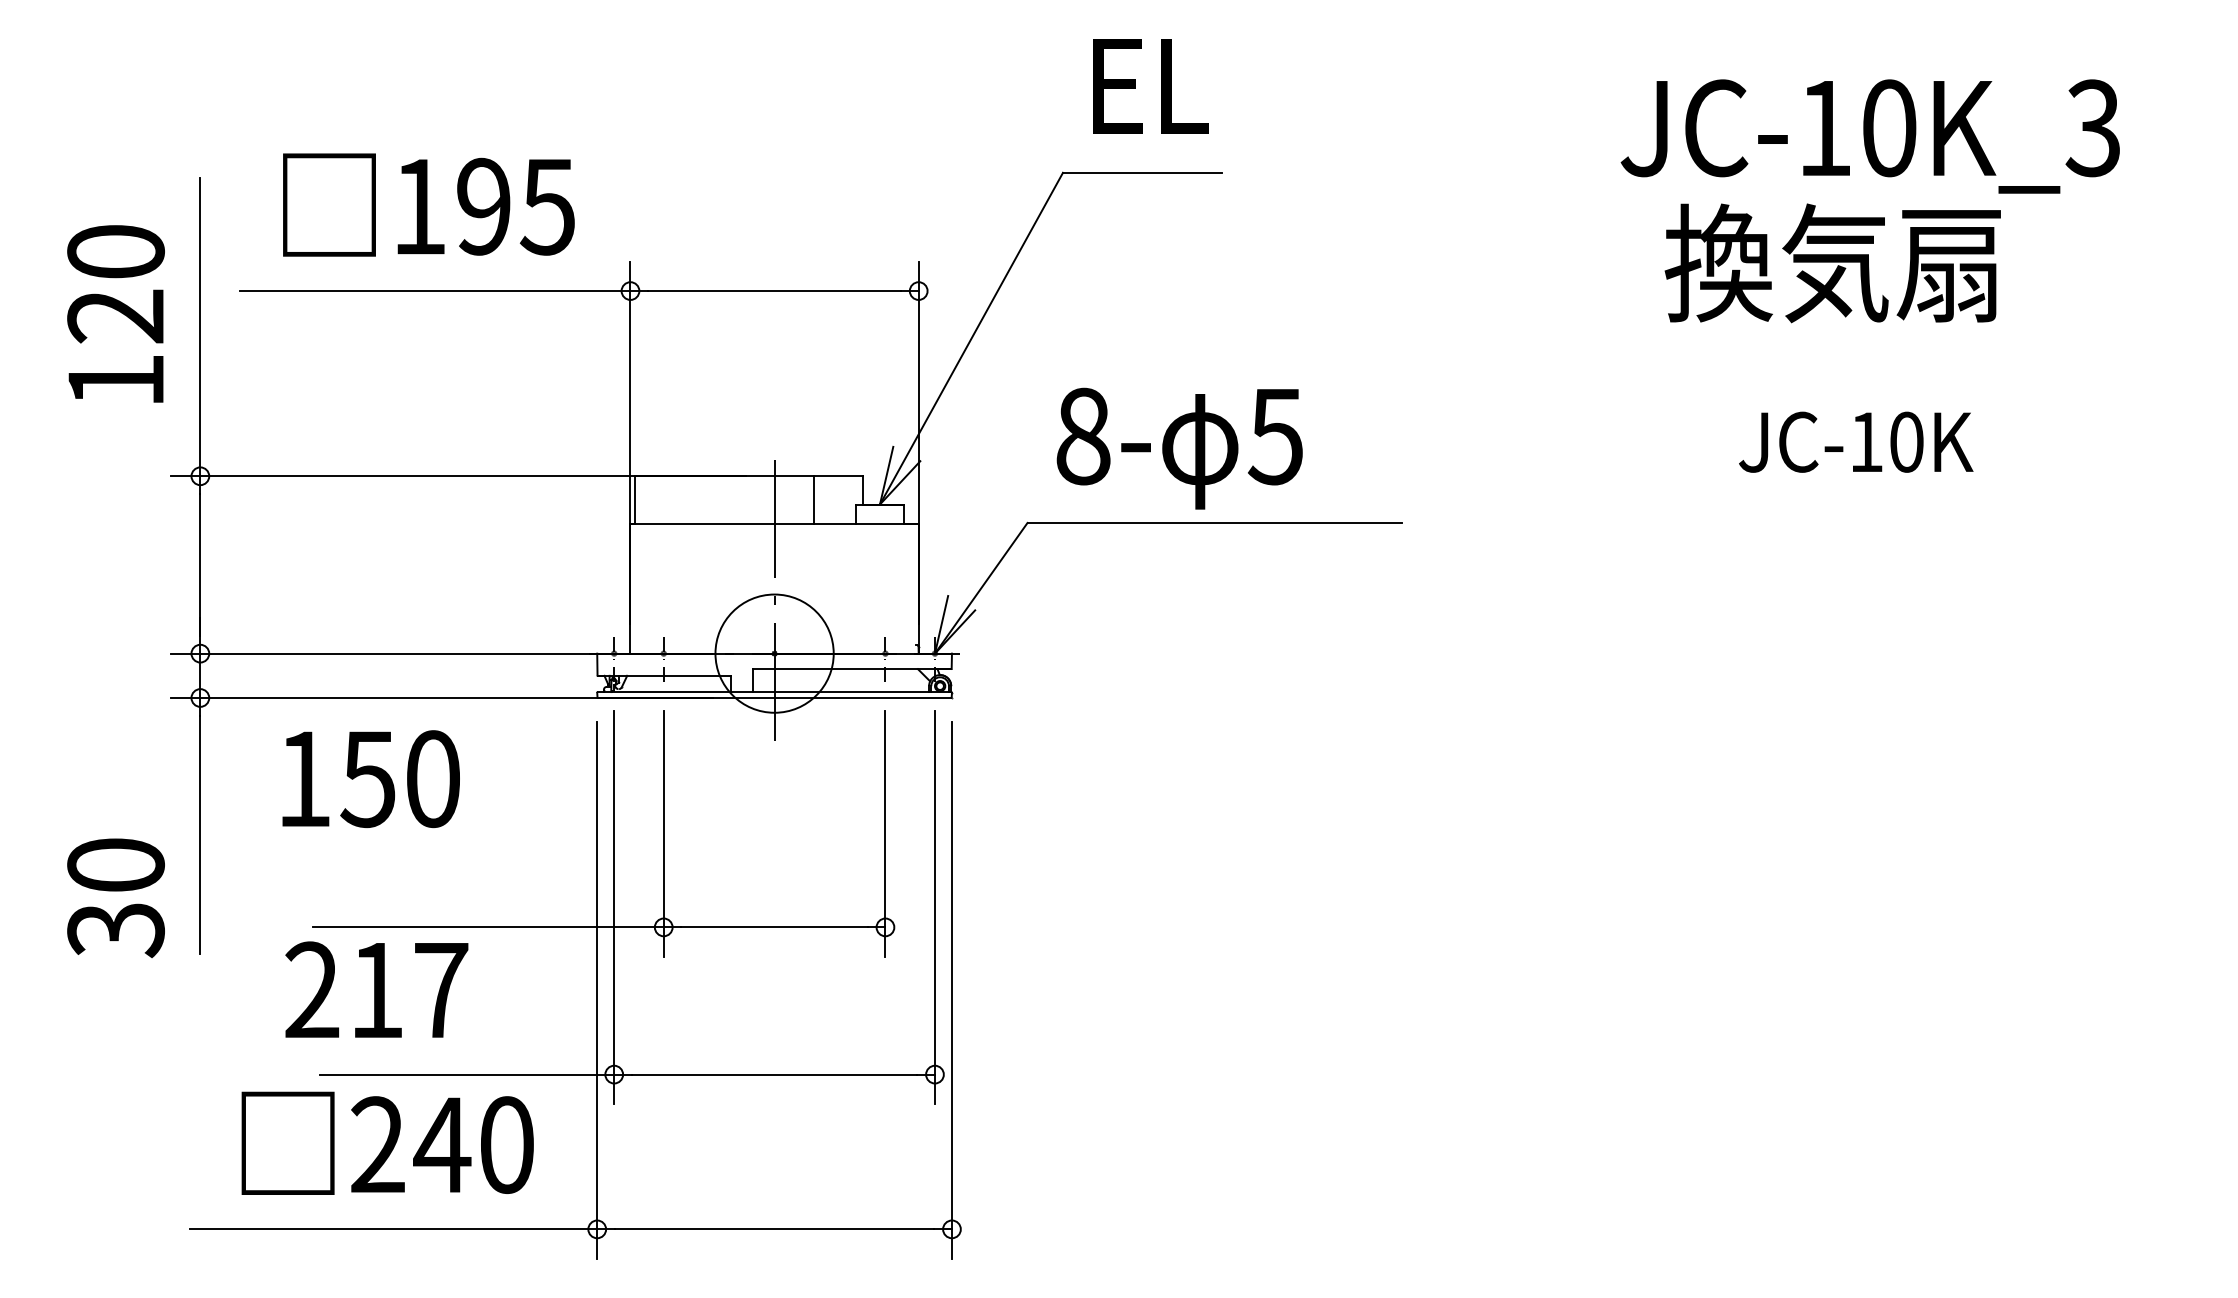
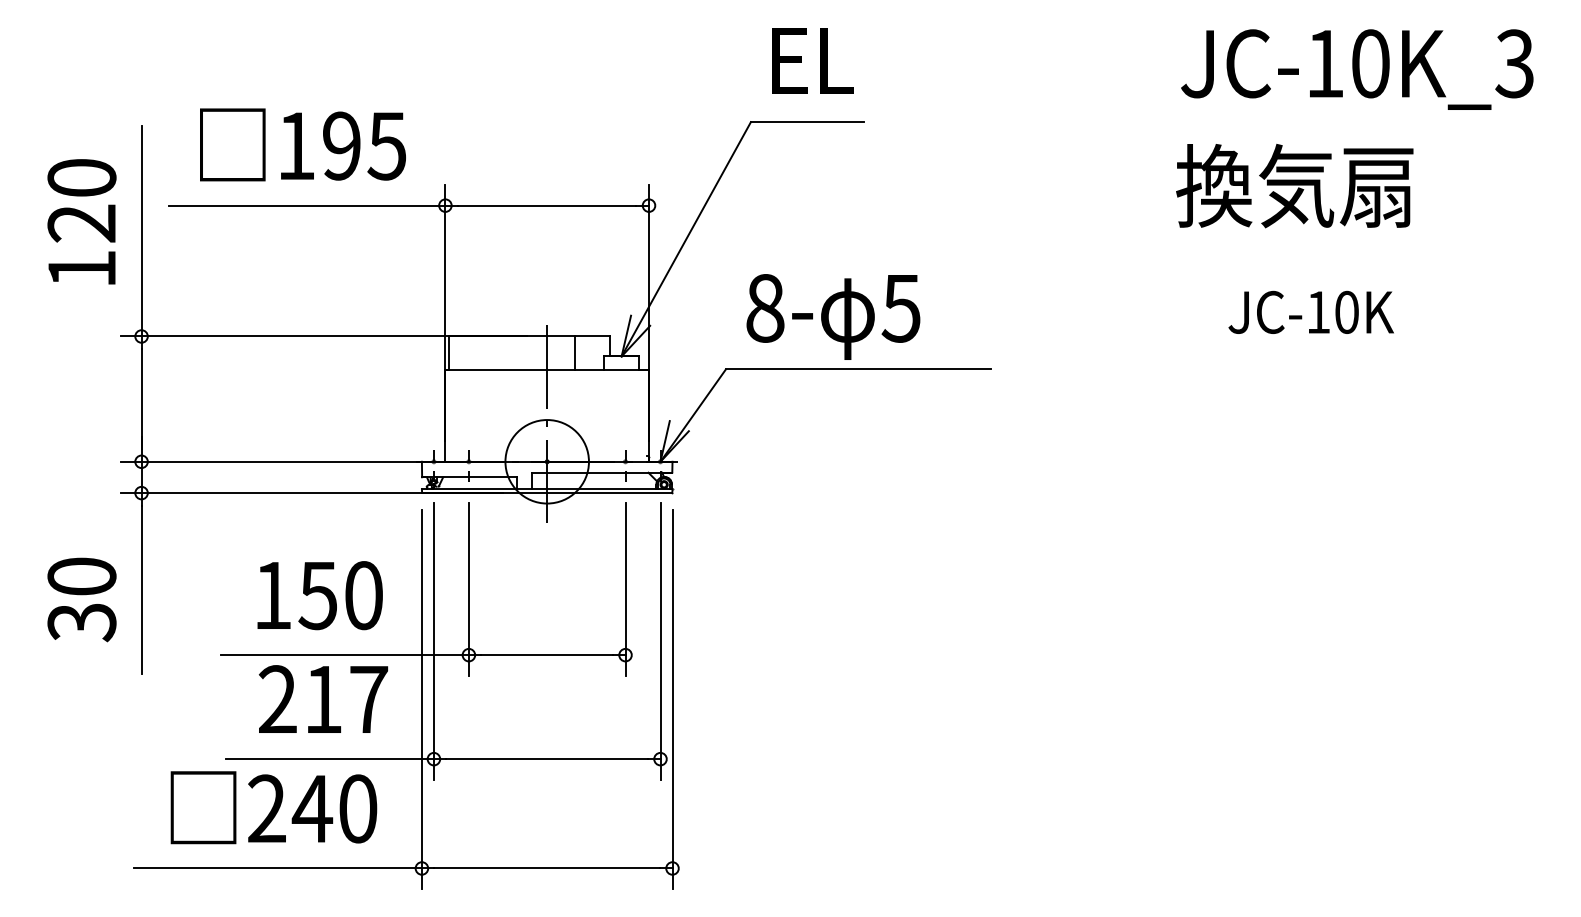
text: (1869, 136) -> (1356, 69), moved
text: (370, 779) -> (319, 595), moved
text: (115, 898) -> (81, 600), moved
text: (376, 989) -> (323, 699), moved

